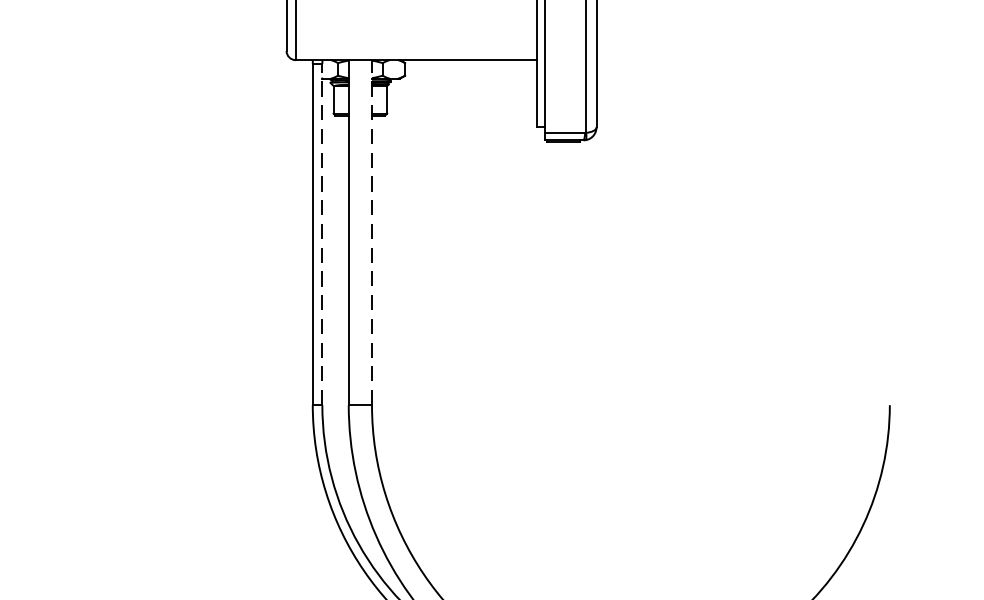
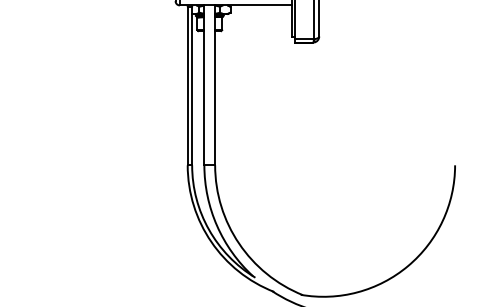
line: (323, 232) -> (192, 85), dashed -> solid
line: (372, 232) -> (215, 85), dashed -> solid

